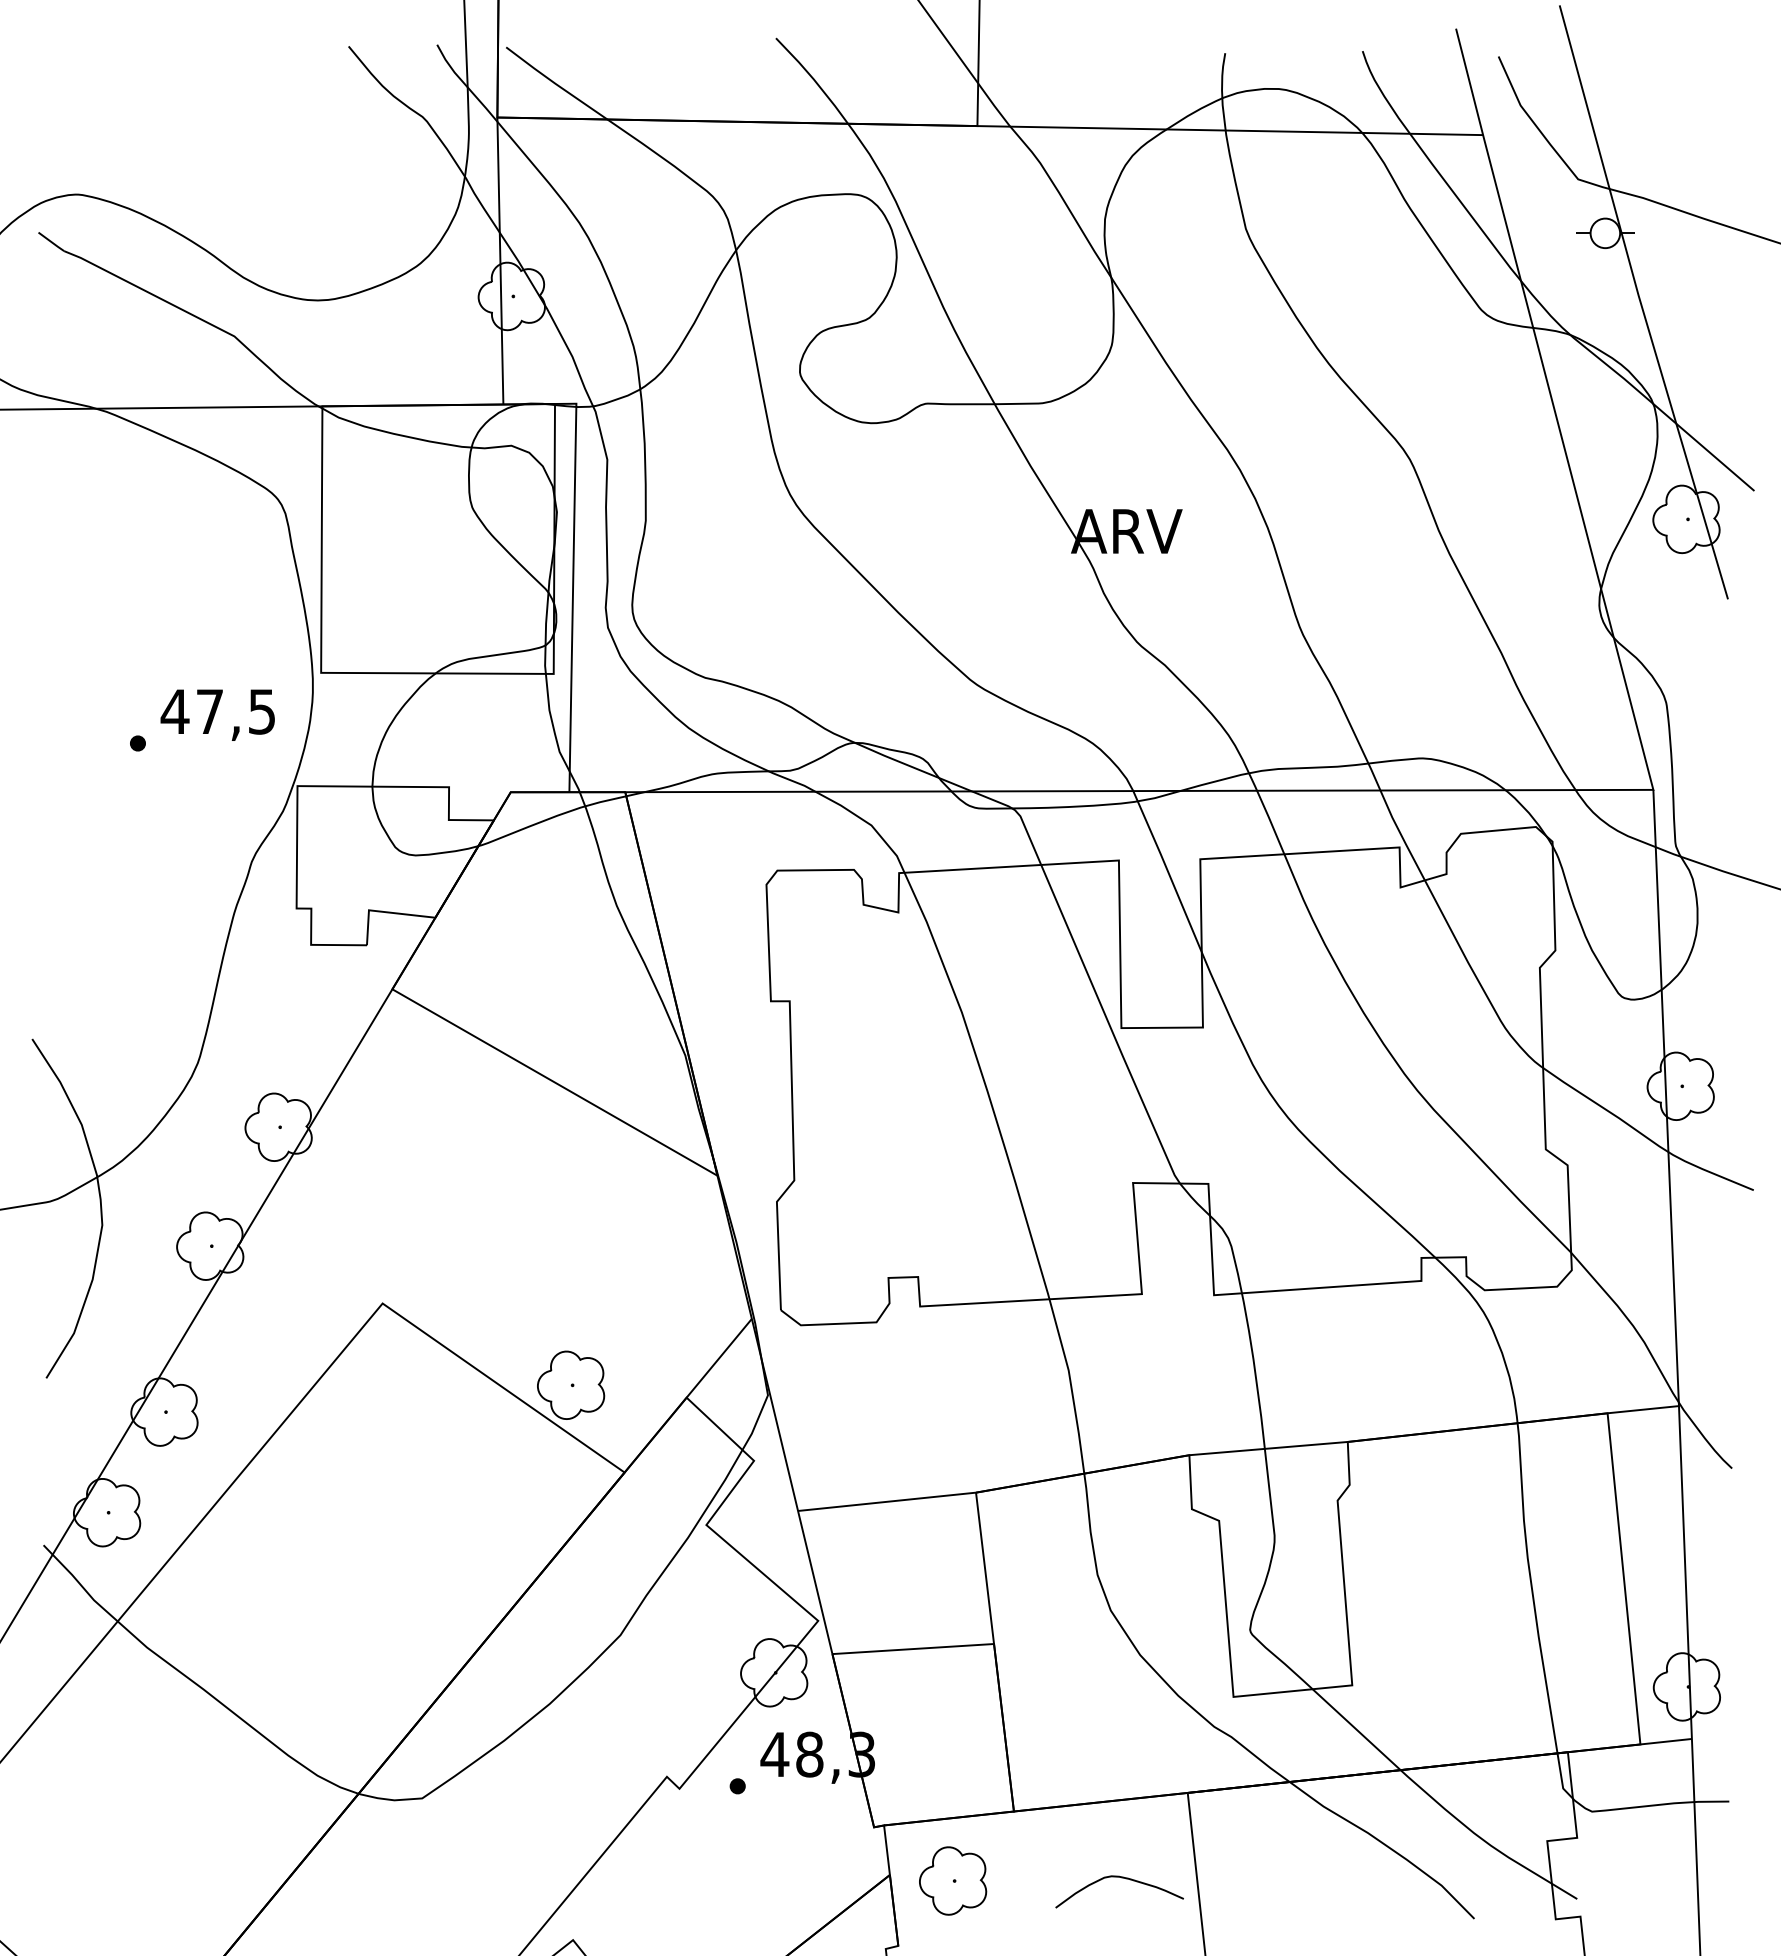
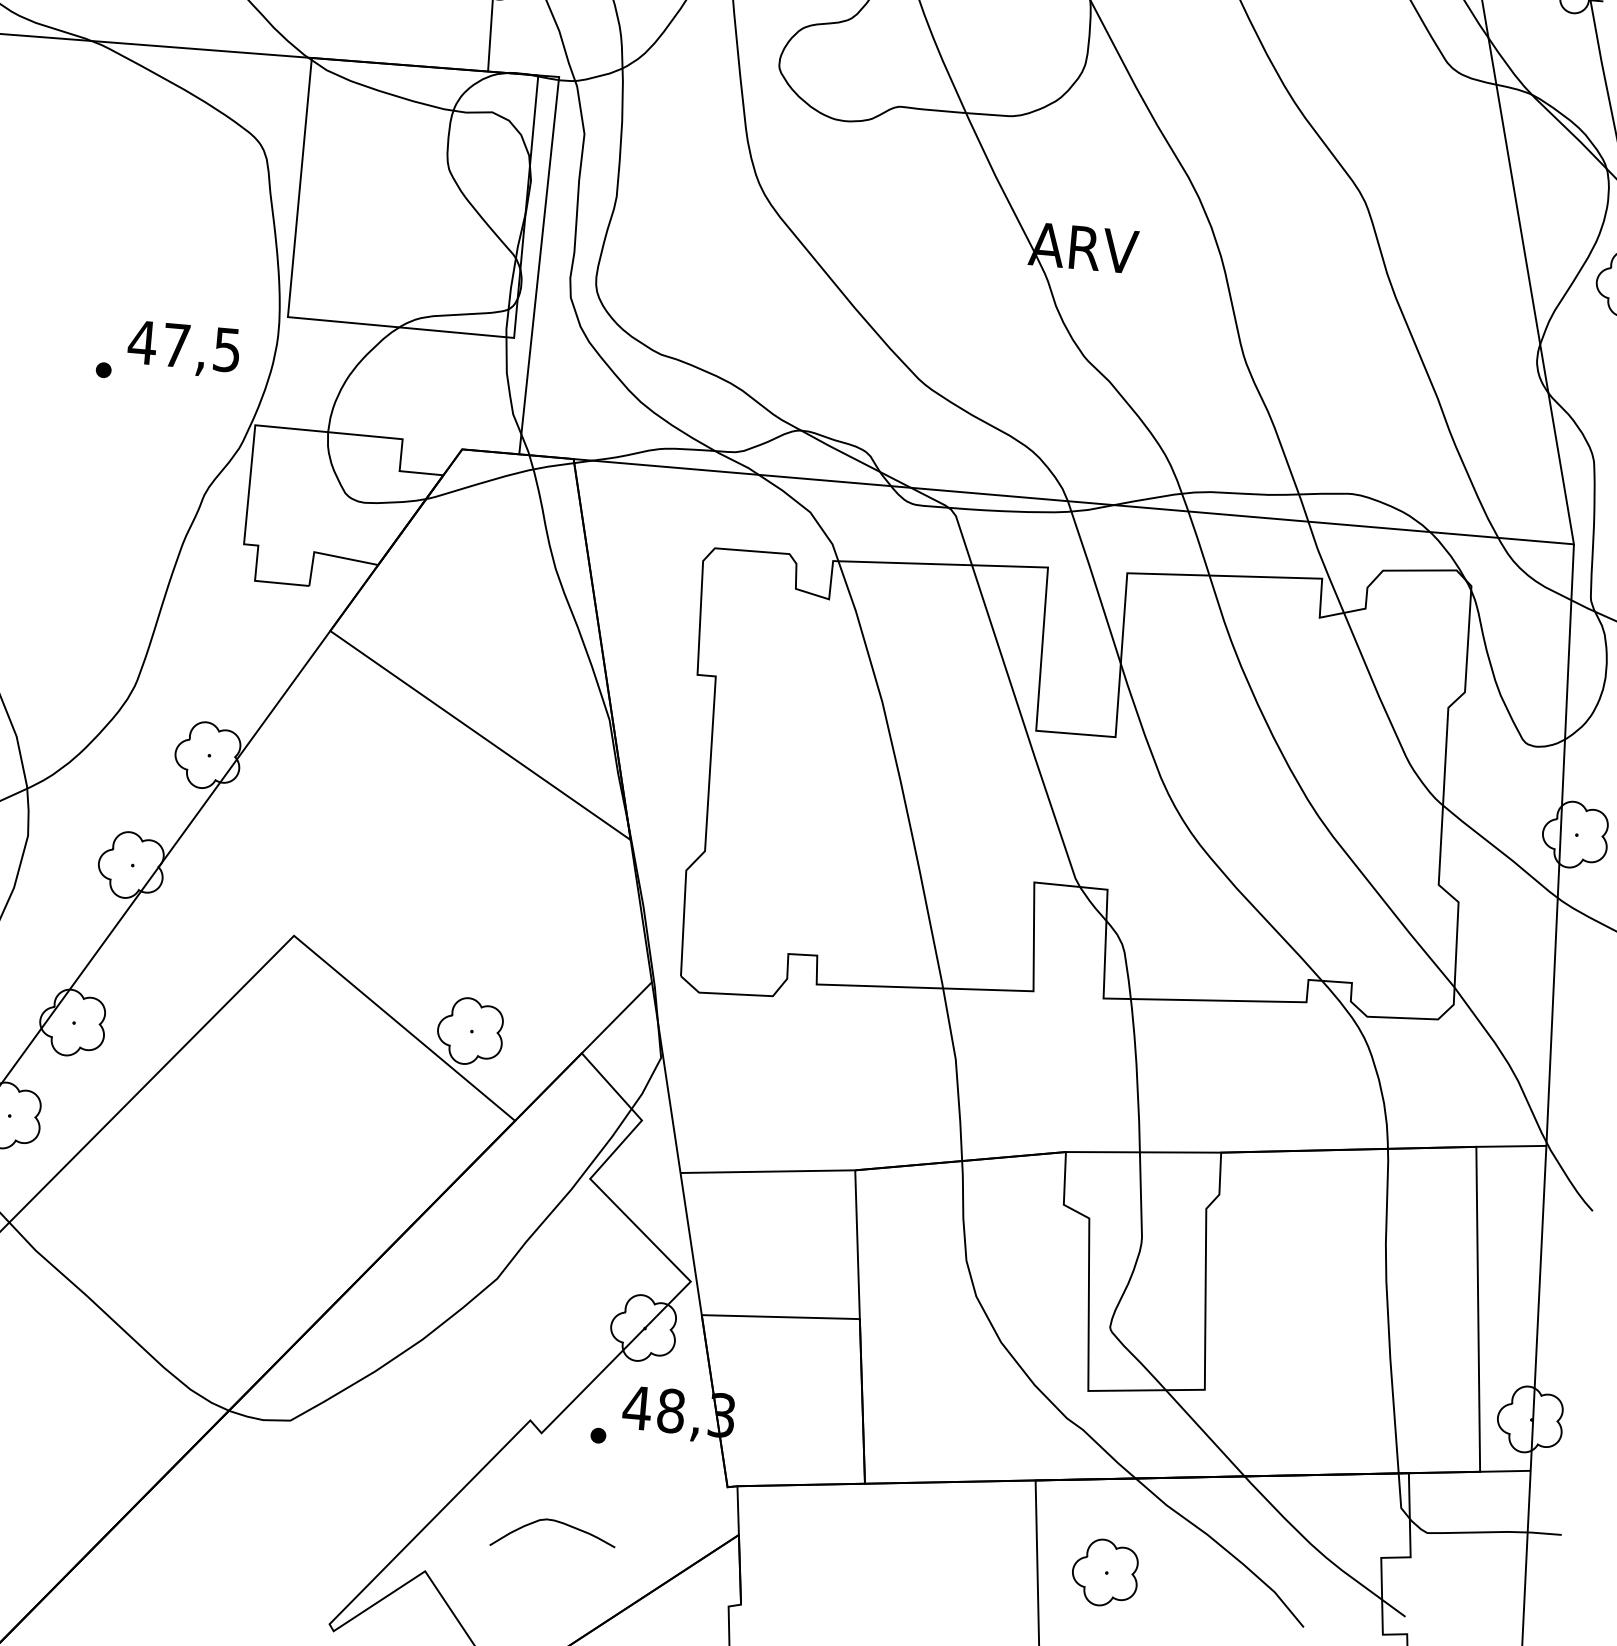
curve: (1121, 1878) -> (556, 1522), moved
part: (953, 1880) -> (1105, 1572), moved

